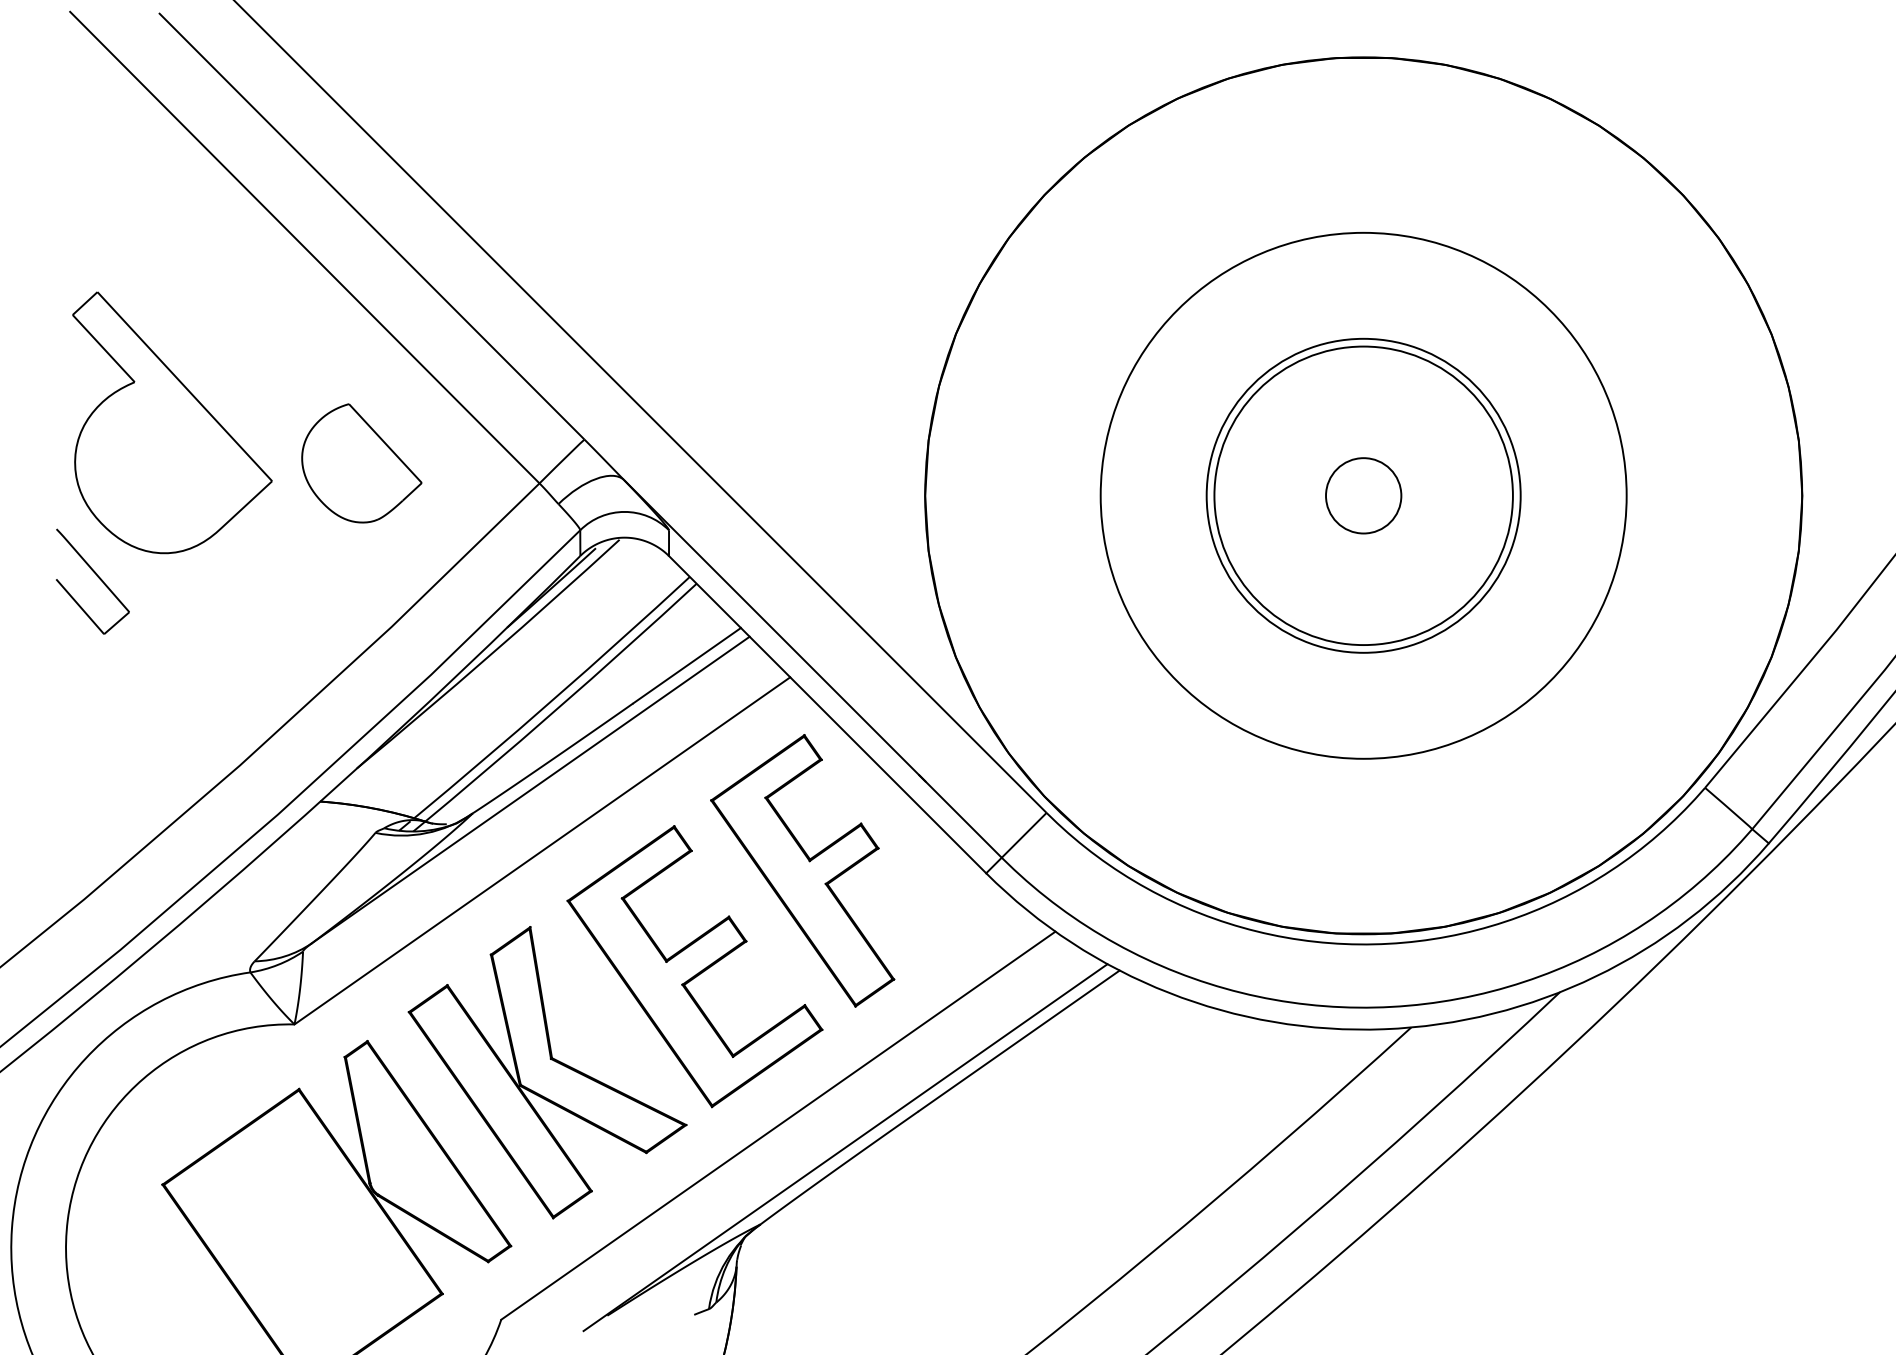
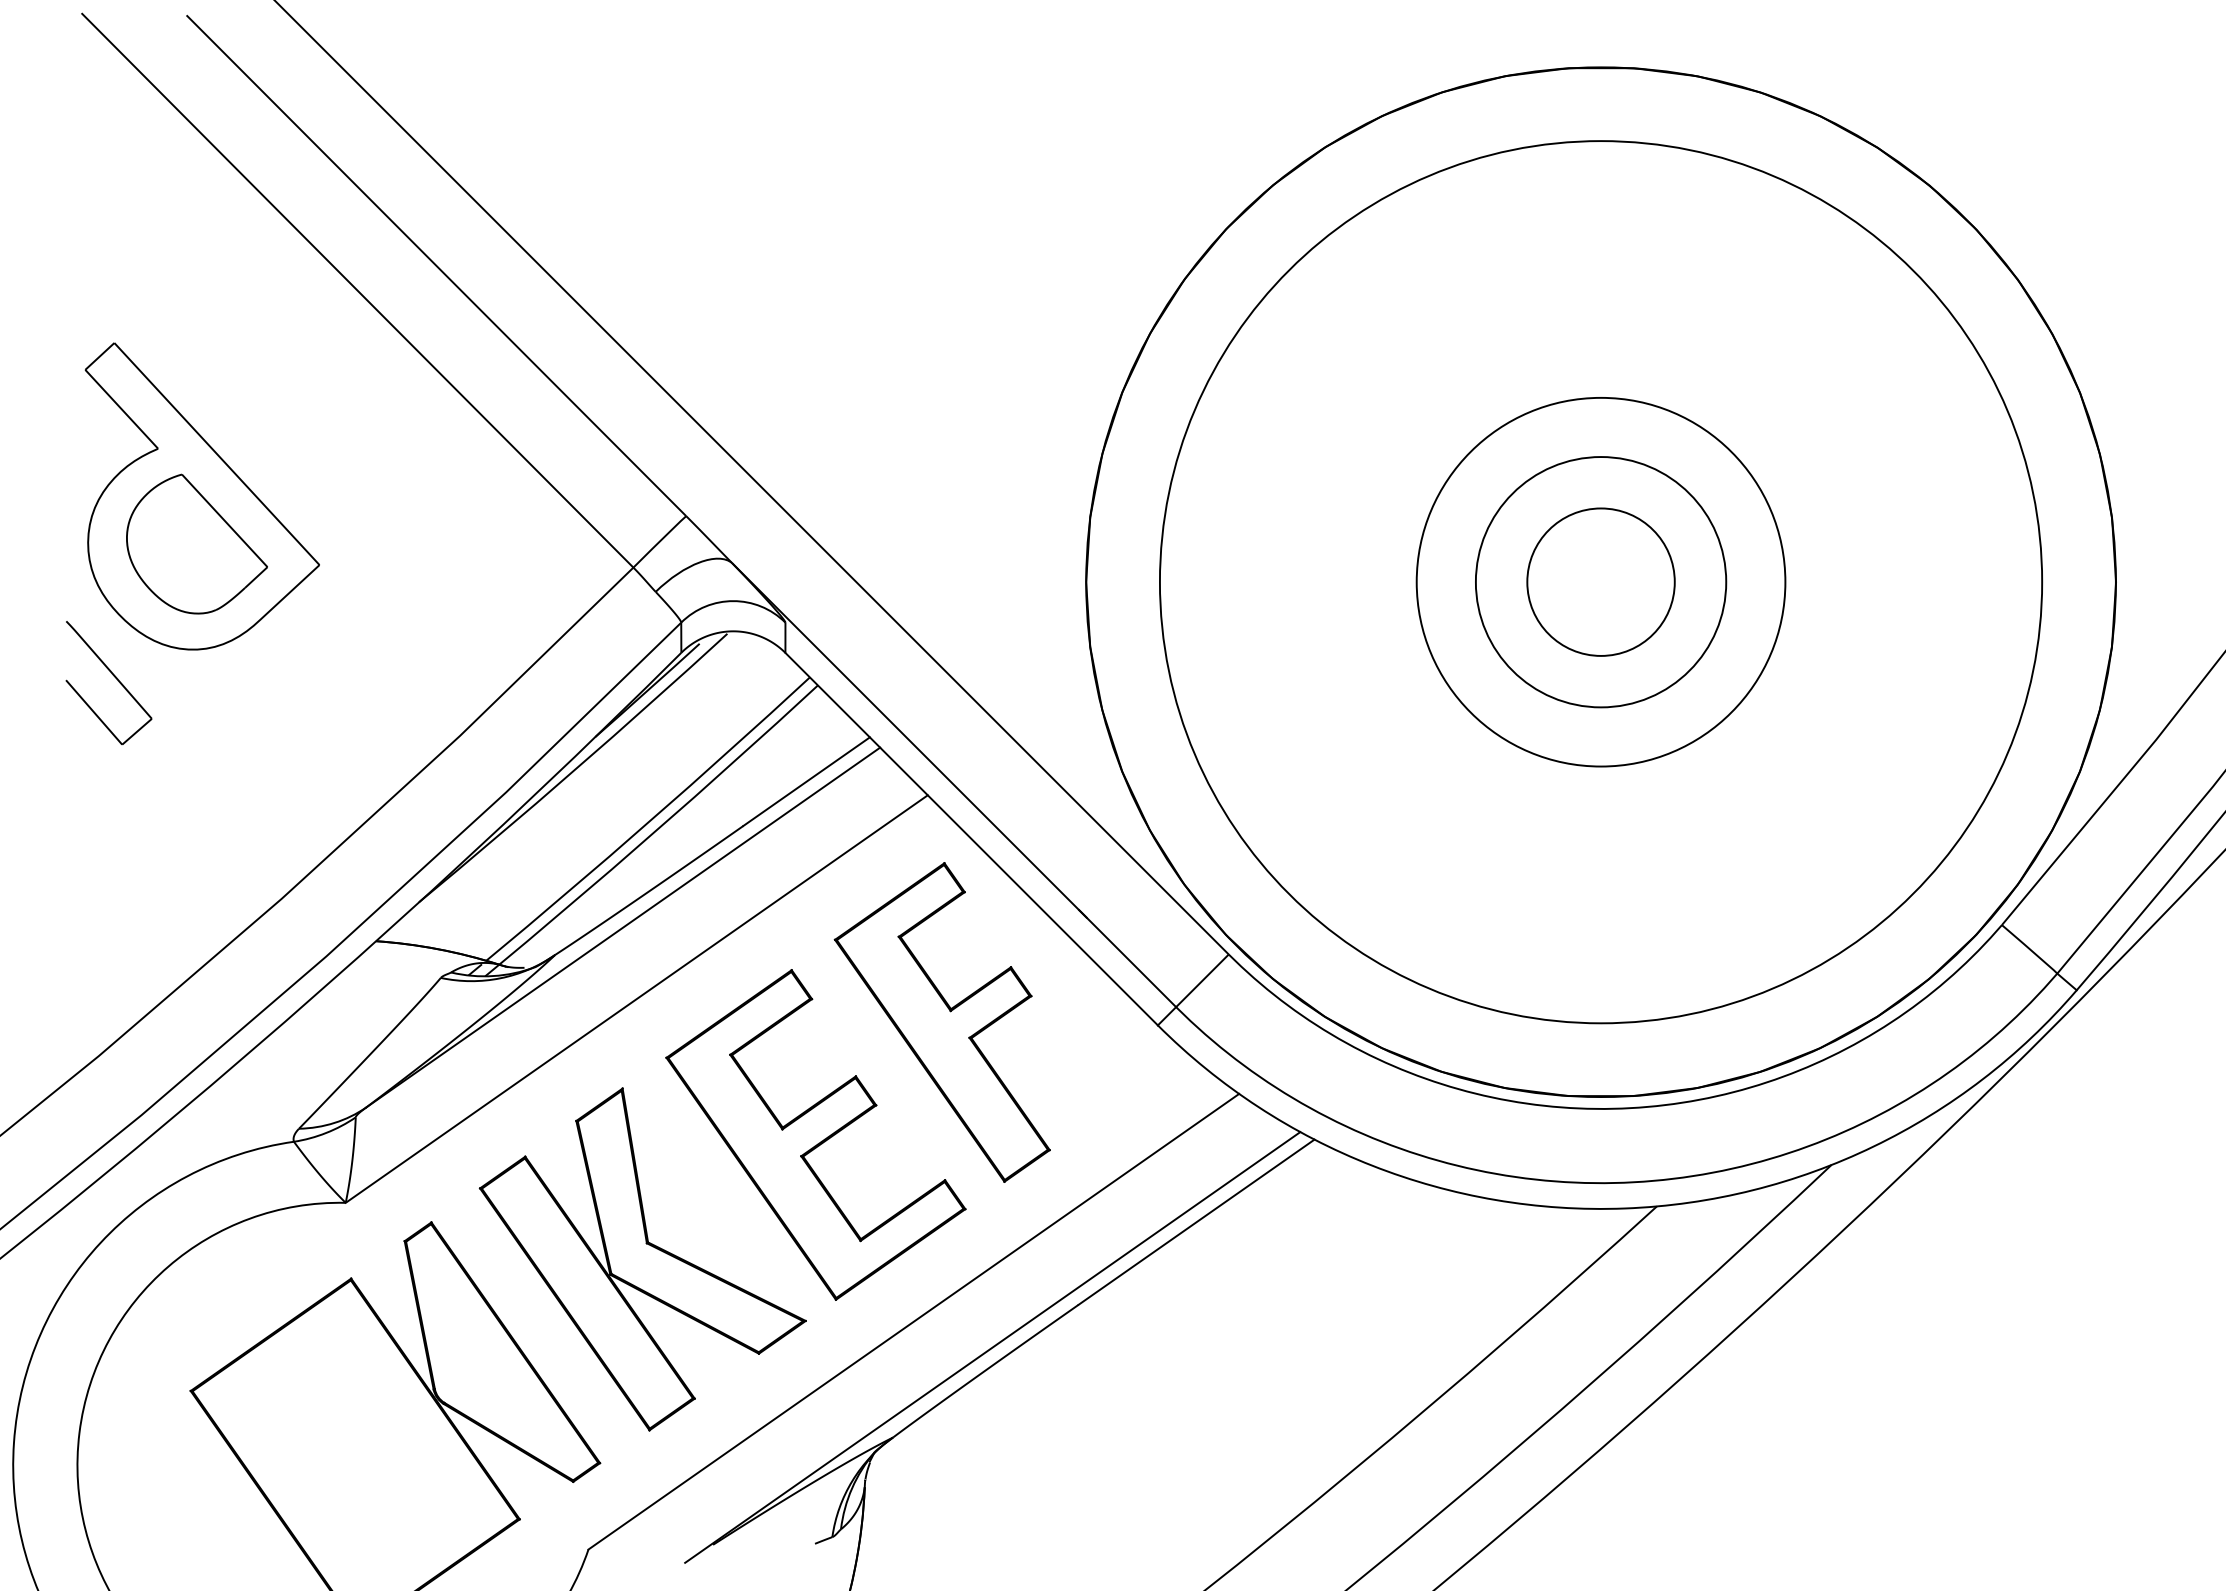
part: (361, 463) -> (196, 544), moved
circle: (1363, 495) -> (1600, 581), size x0.71
circle: (1363, 495) -> (1600, 581), size x1.43
circle: (1363, 495) -> (1600, 581), size x1.67

